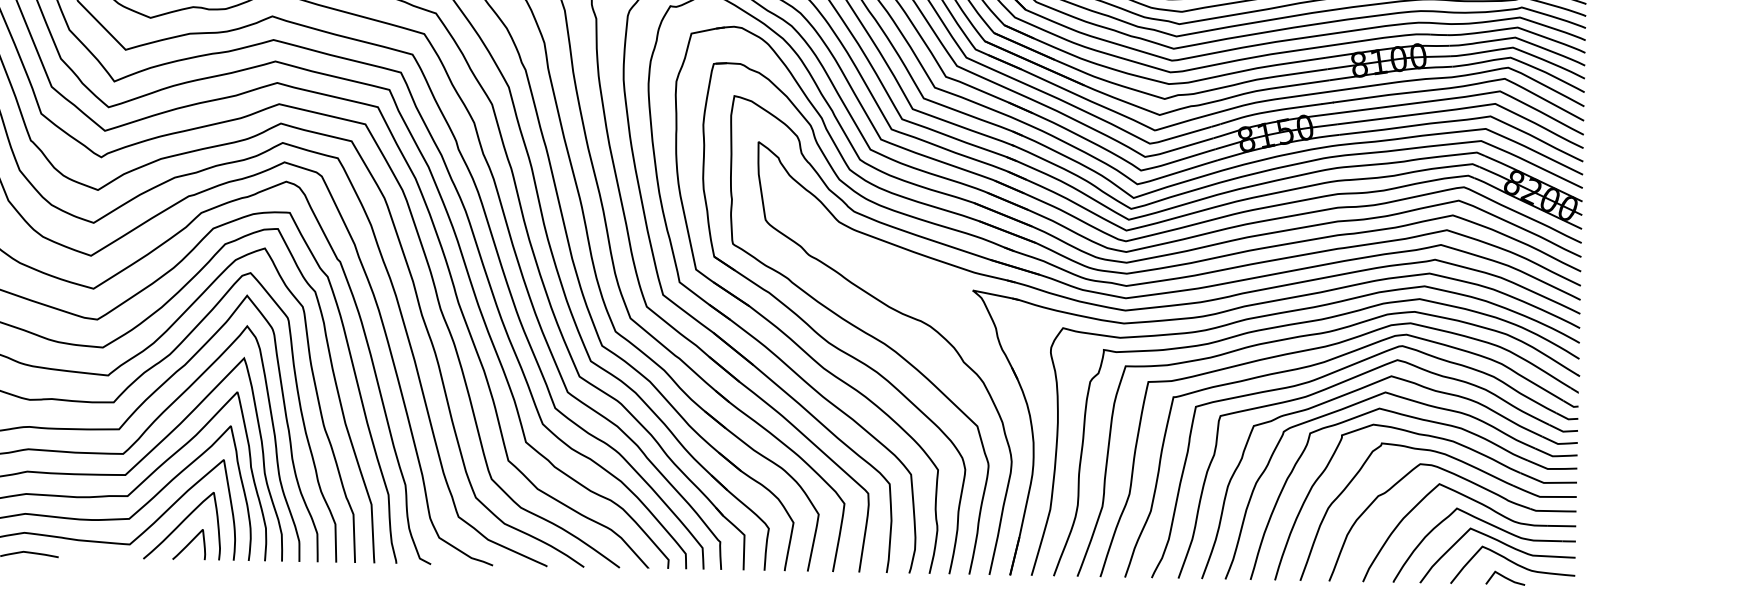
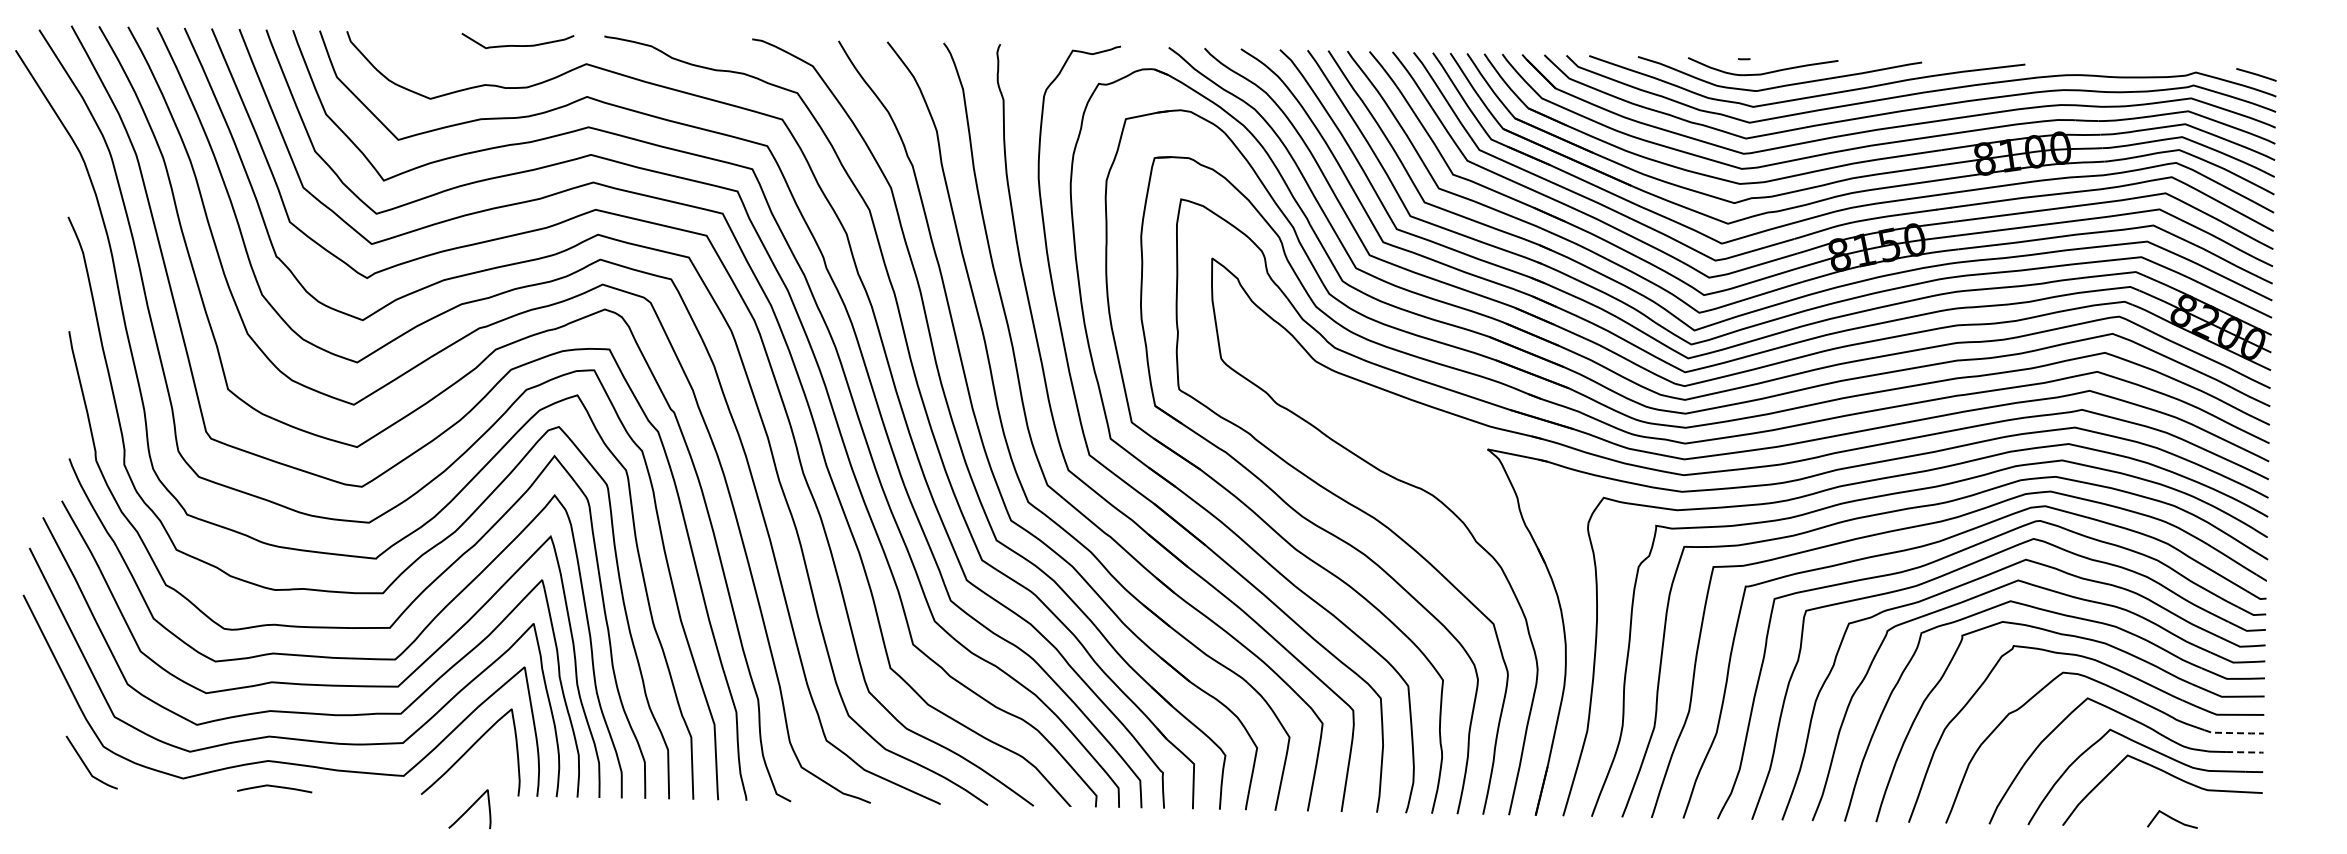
line: (1553, 511) -> (2234, 733), solid -> dashed
line: (1562, 526) -> (2245, 752), solid -> dashed
curve: (188, 544) -> (469, 809), moved
curve: (1513, 563) -> (2182, 800), removed

